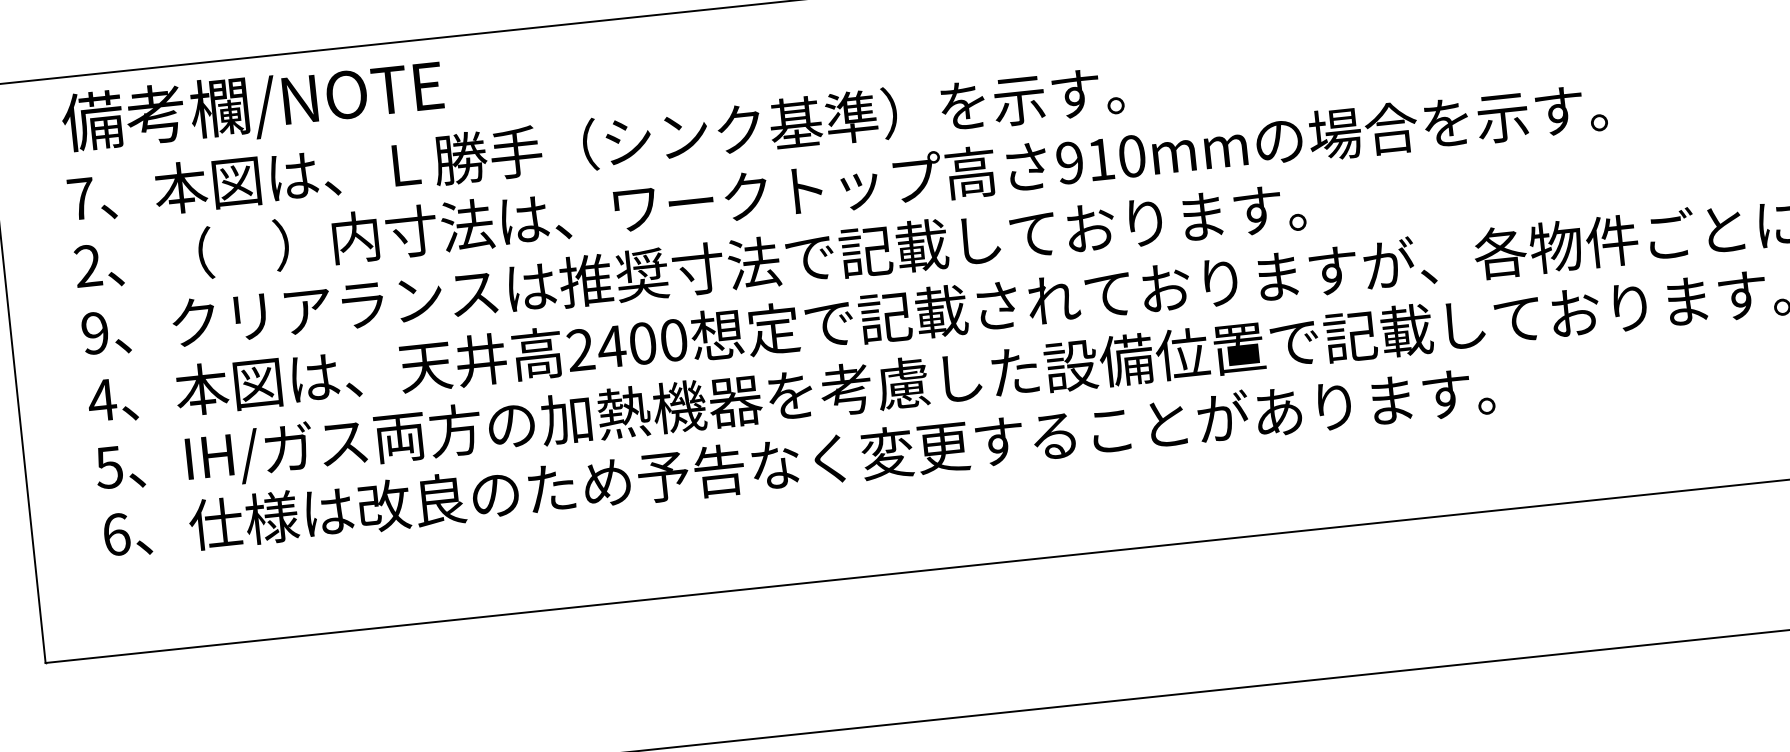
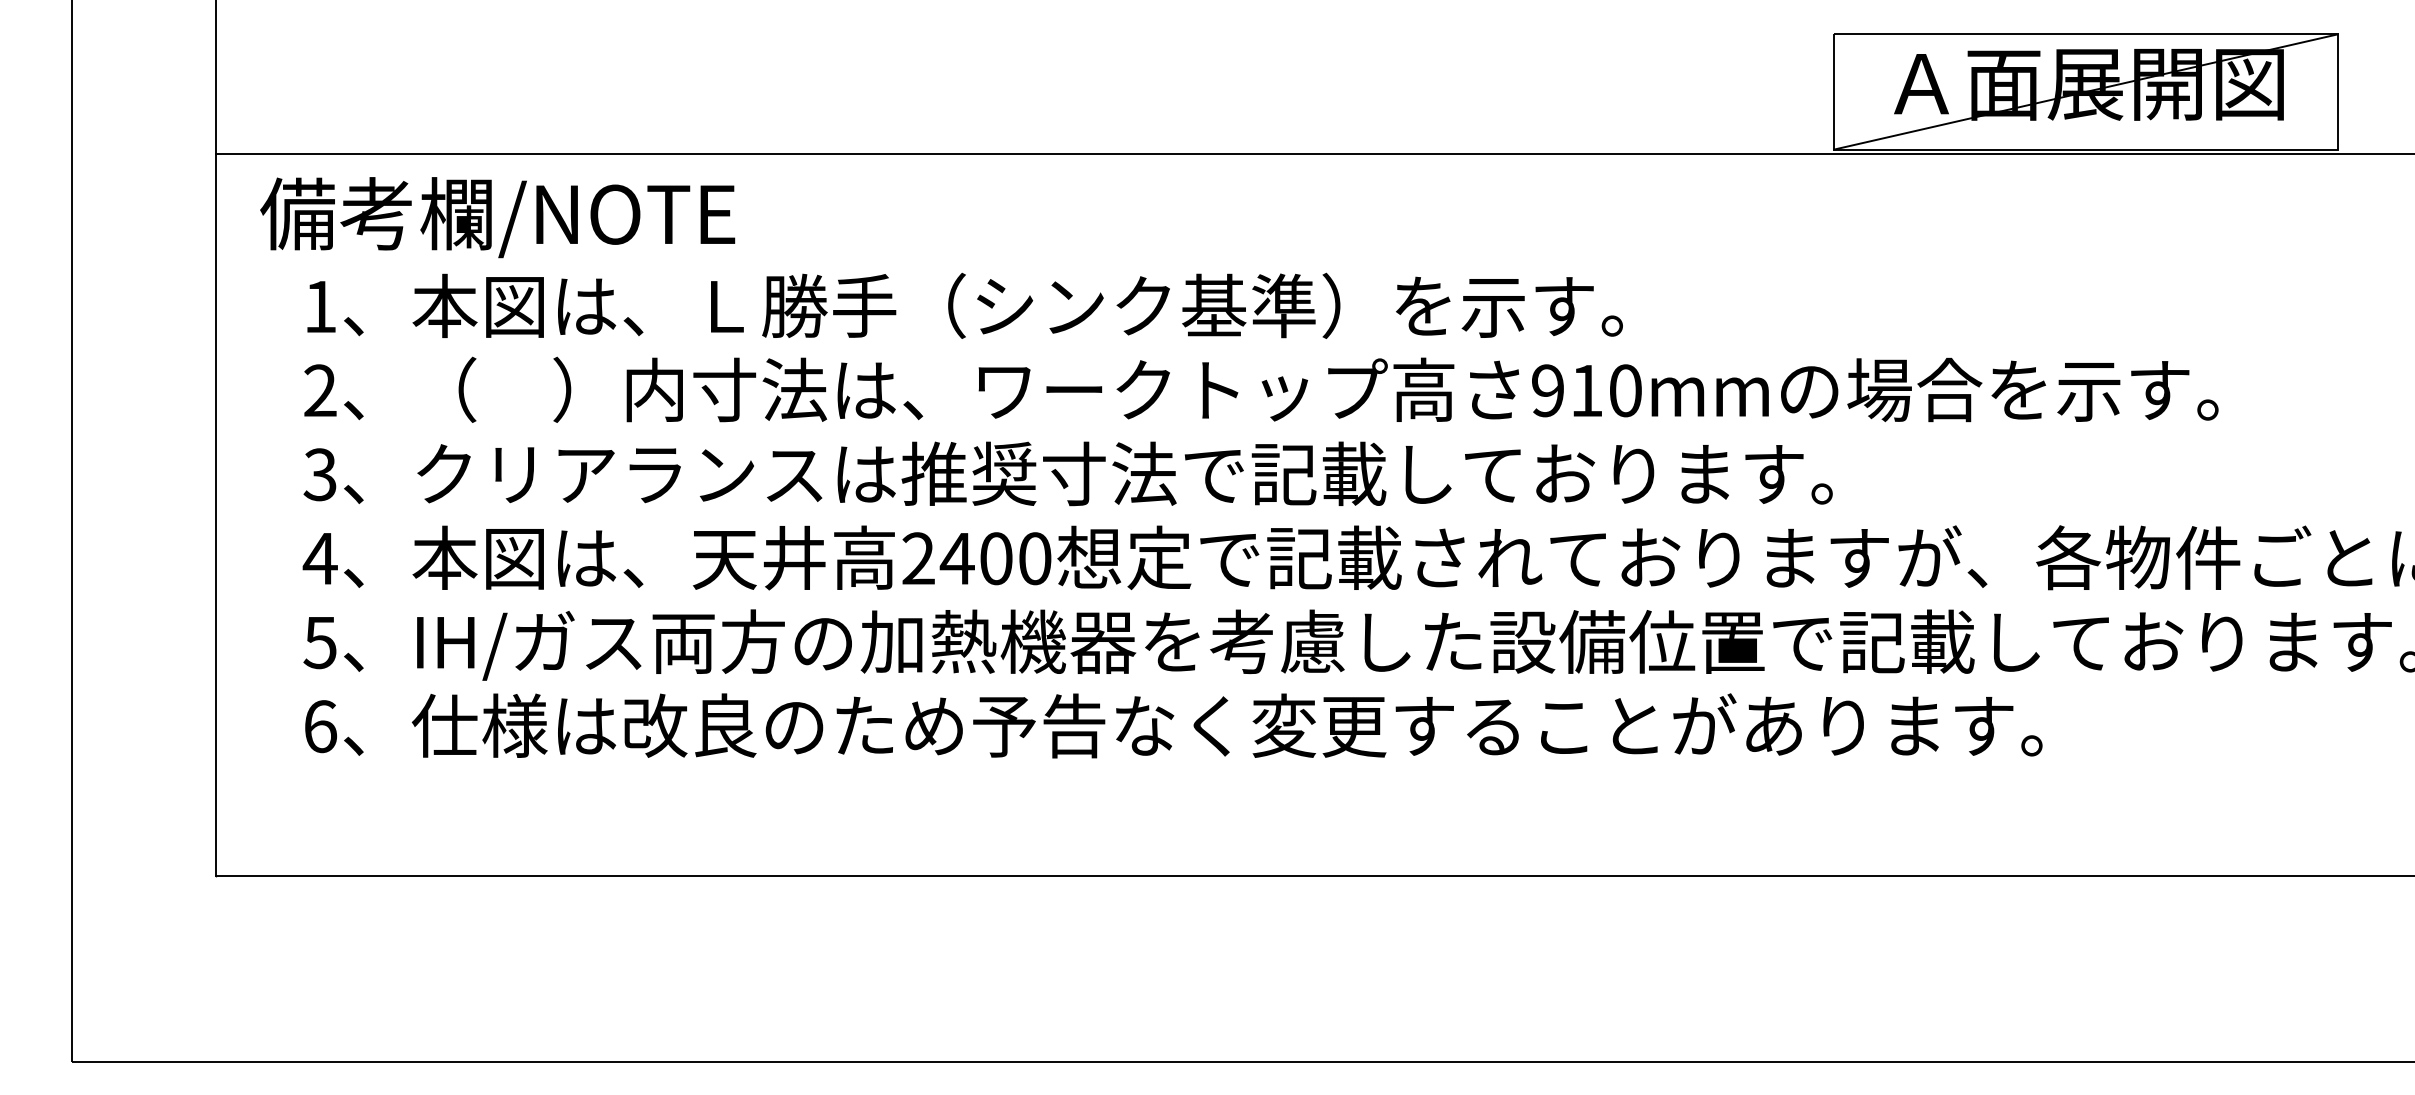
text: (252, 107) -> (497, 217), moved
text: (81, 198) -> (320, 306), 7 -> 1
text: (94, 333) -> (319, 474), 9 -> 3

